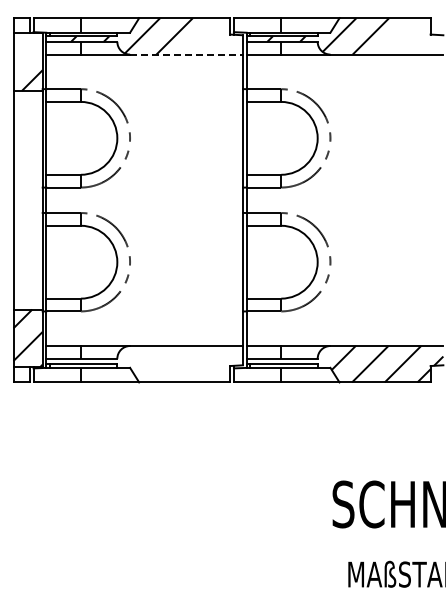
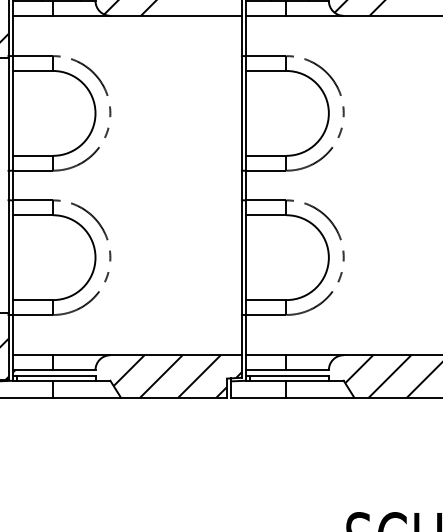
line: (187, 54) -> (177, 15), dashed -> solid
hatch: (144, 364) -> (127, 376), added

